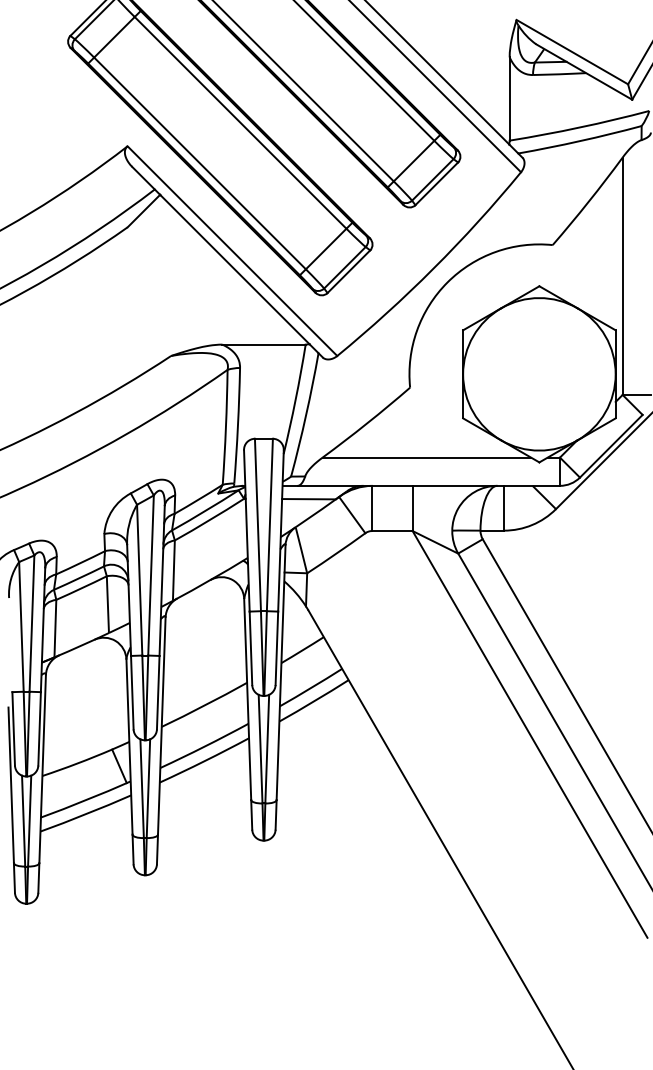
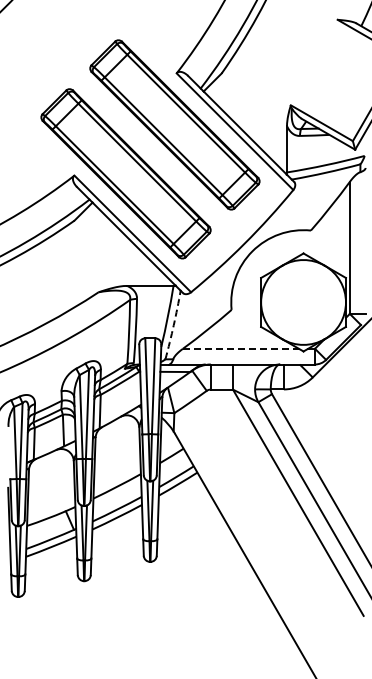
arc: (305, 415) -> (173, 325), solid -> dashed
line: (426, 457) -> (240, 348), solid -> dashed

